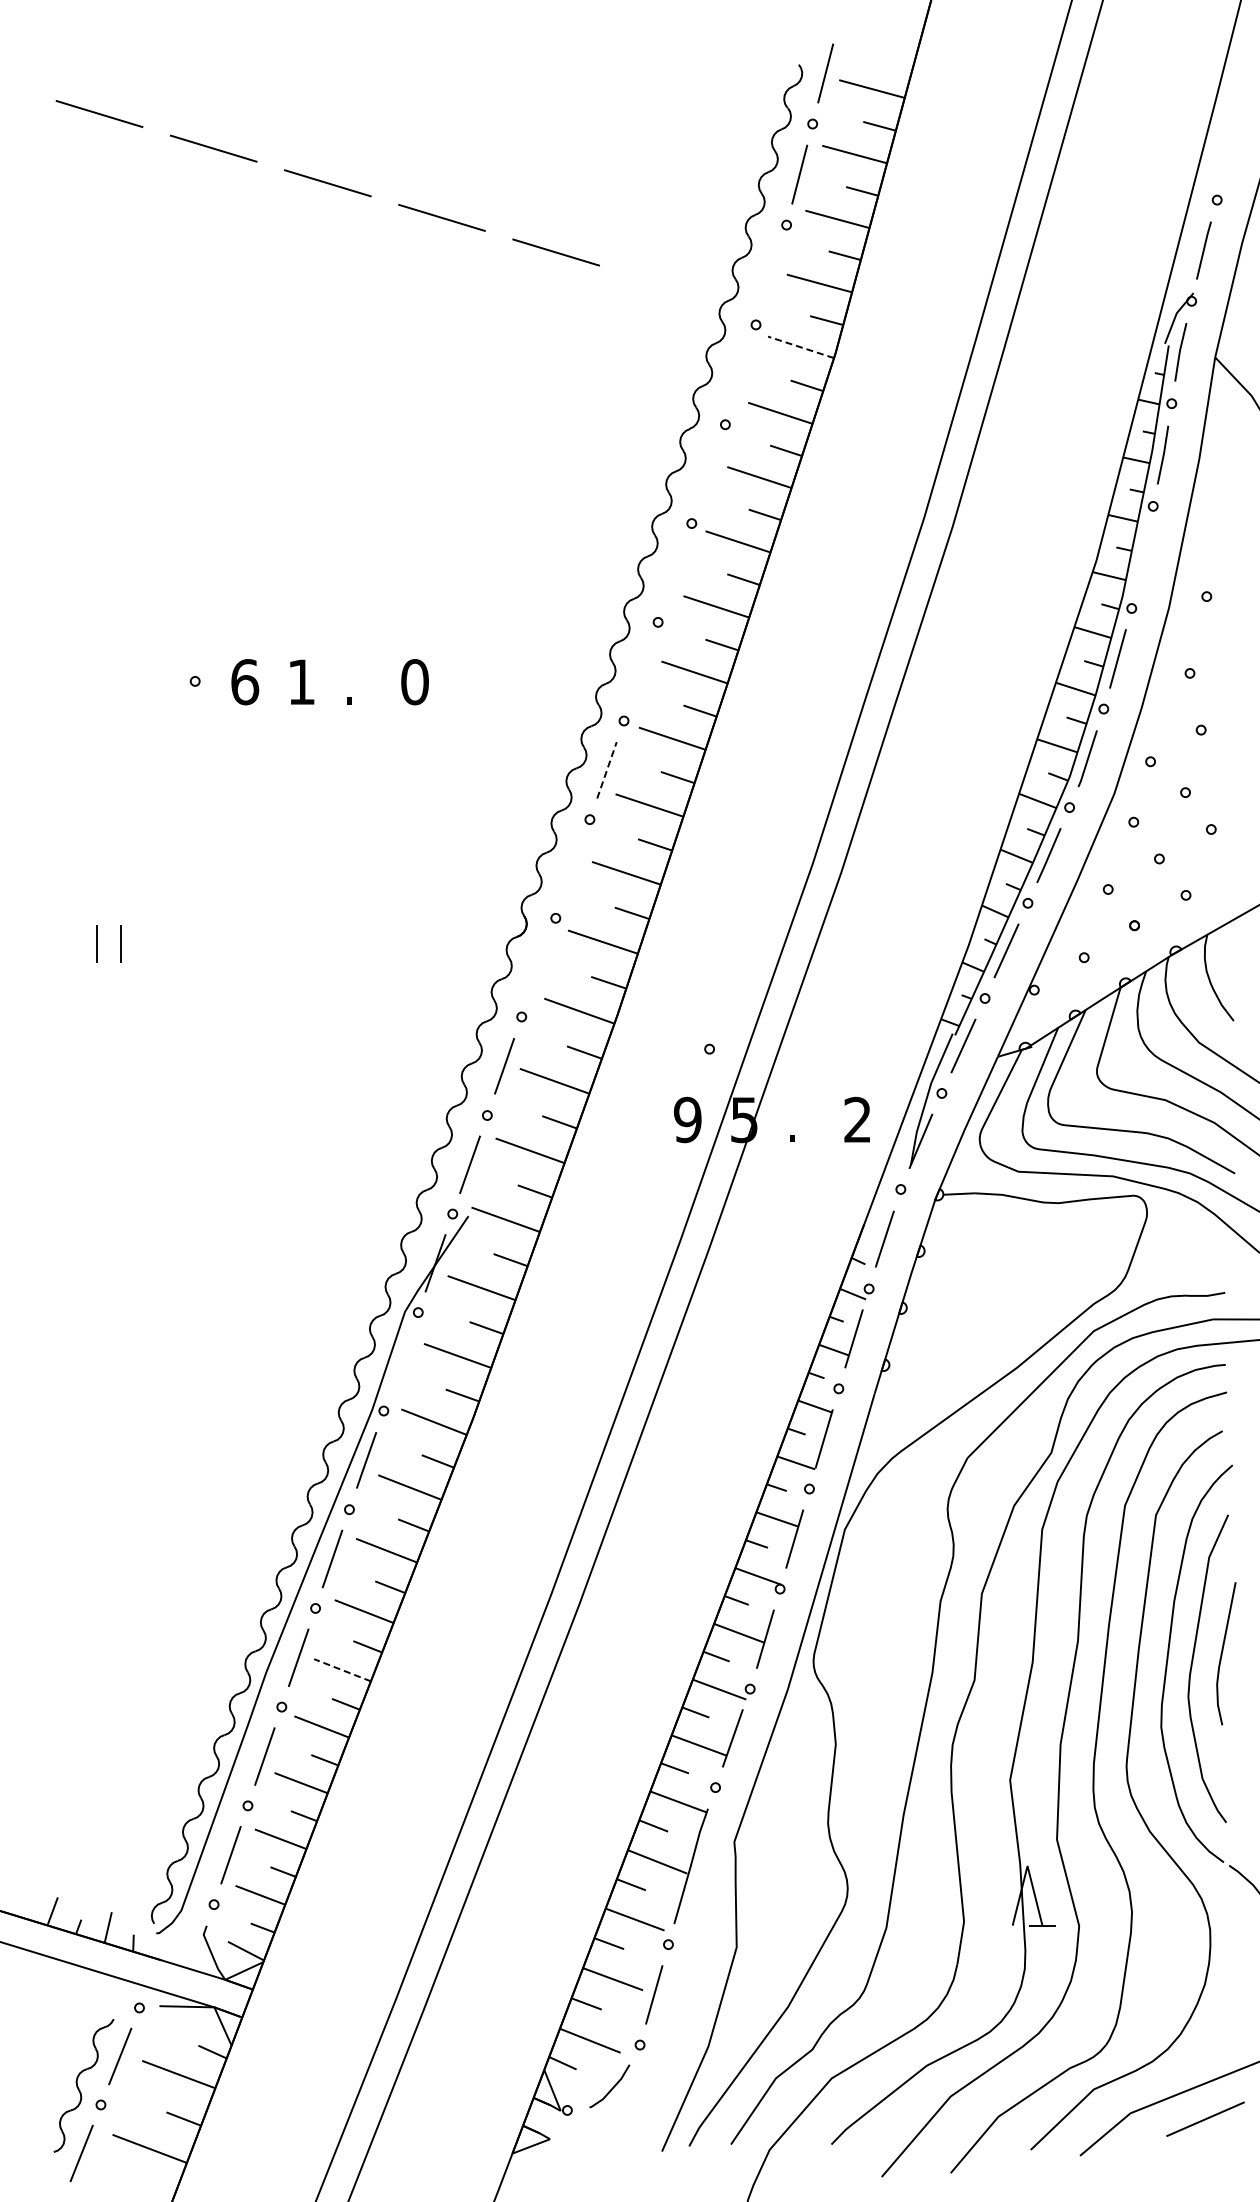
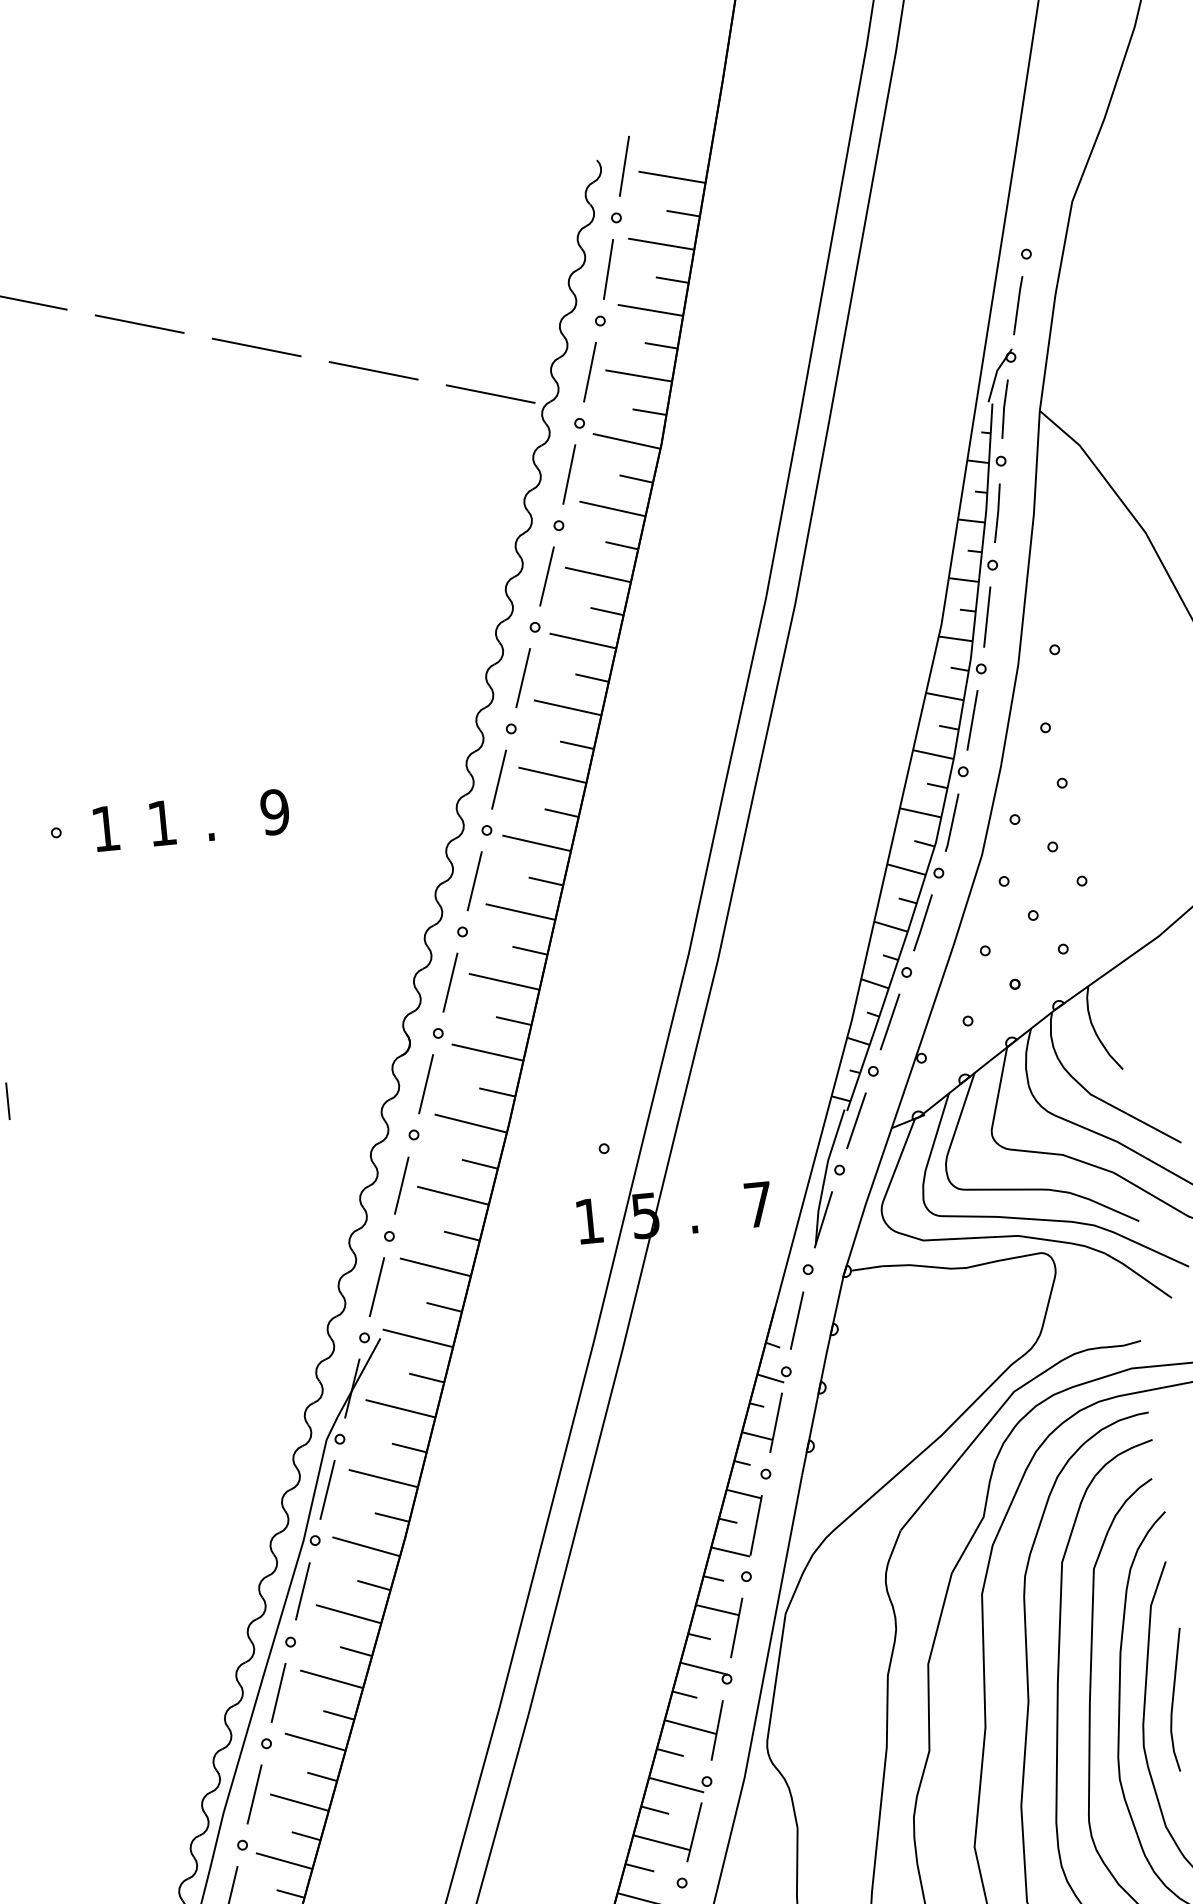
line: (771, 274) -> (590, 371), added
line: (670, 287) -> (490, 394), added
line: (801, 347) -> (627, 441), dashed -> solid
line: (740, 374) -> (569, 474), added
line: (708, 473) -> (546, 575), added
line: (1142, 557) -> (986, 617), added
line: (674, 572) -> (522, 677), added
line: (640, 671) -> (498, 779), added
text: (245, 682) -> (106, 829), 6 -> 1
text: (414, 682) -> (274, 812), 0 -> 9
line: (606, 770) -> (474, 881), dashed -> solid
line: (572, 868) -> (450, 982), added
line: (538, 967) -> (425, 1084), added
text: (687, 1119) -> (588, 1220), 9 -> 1
text: (857, 1119) -> (758, 1204), 2 -> 7
line: (400, 1361) -> (326, 1489), added
line: (342, 1670) -> (299, 1802), dashed -> solid

